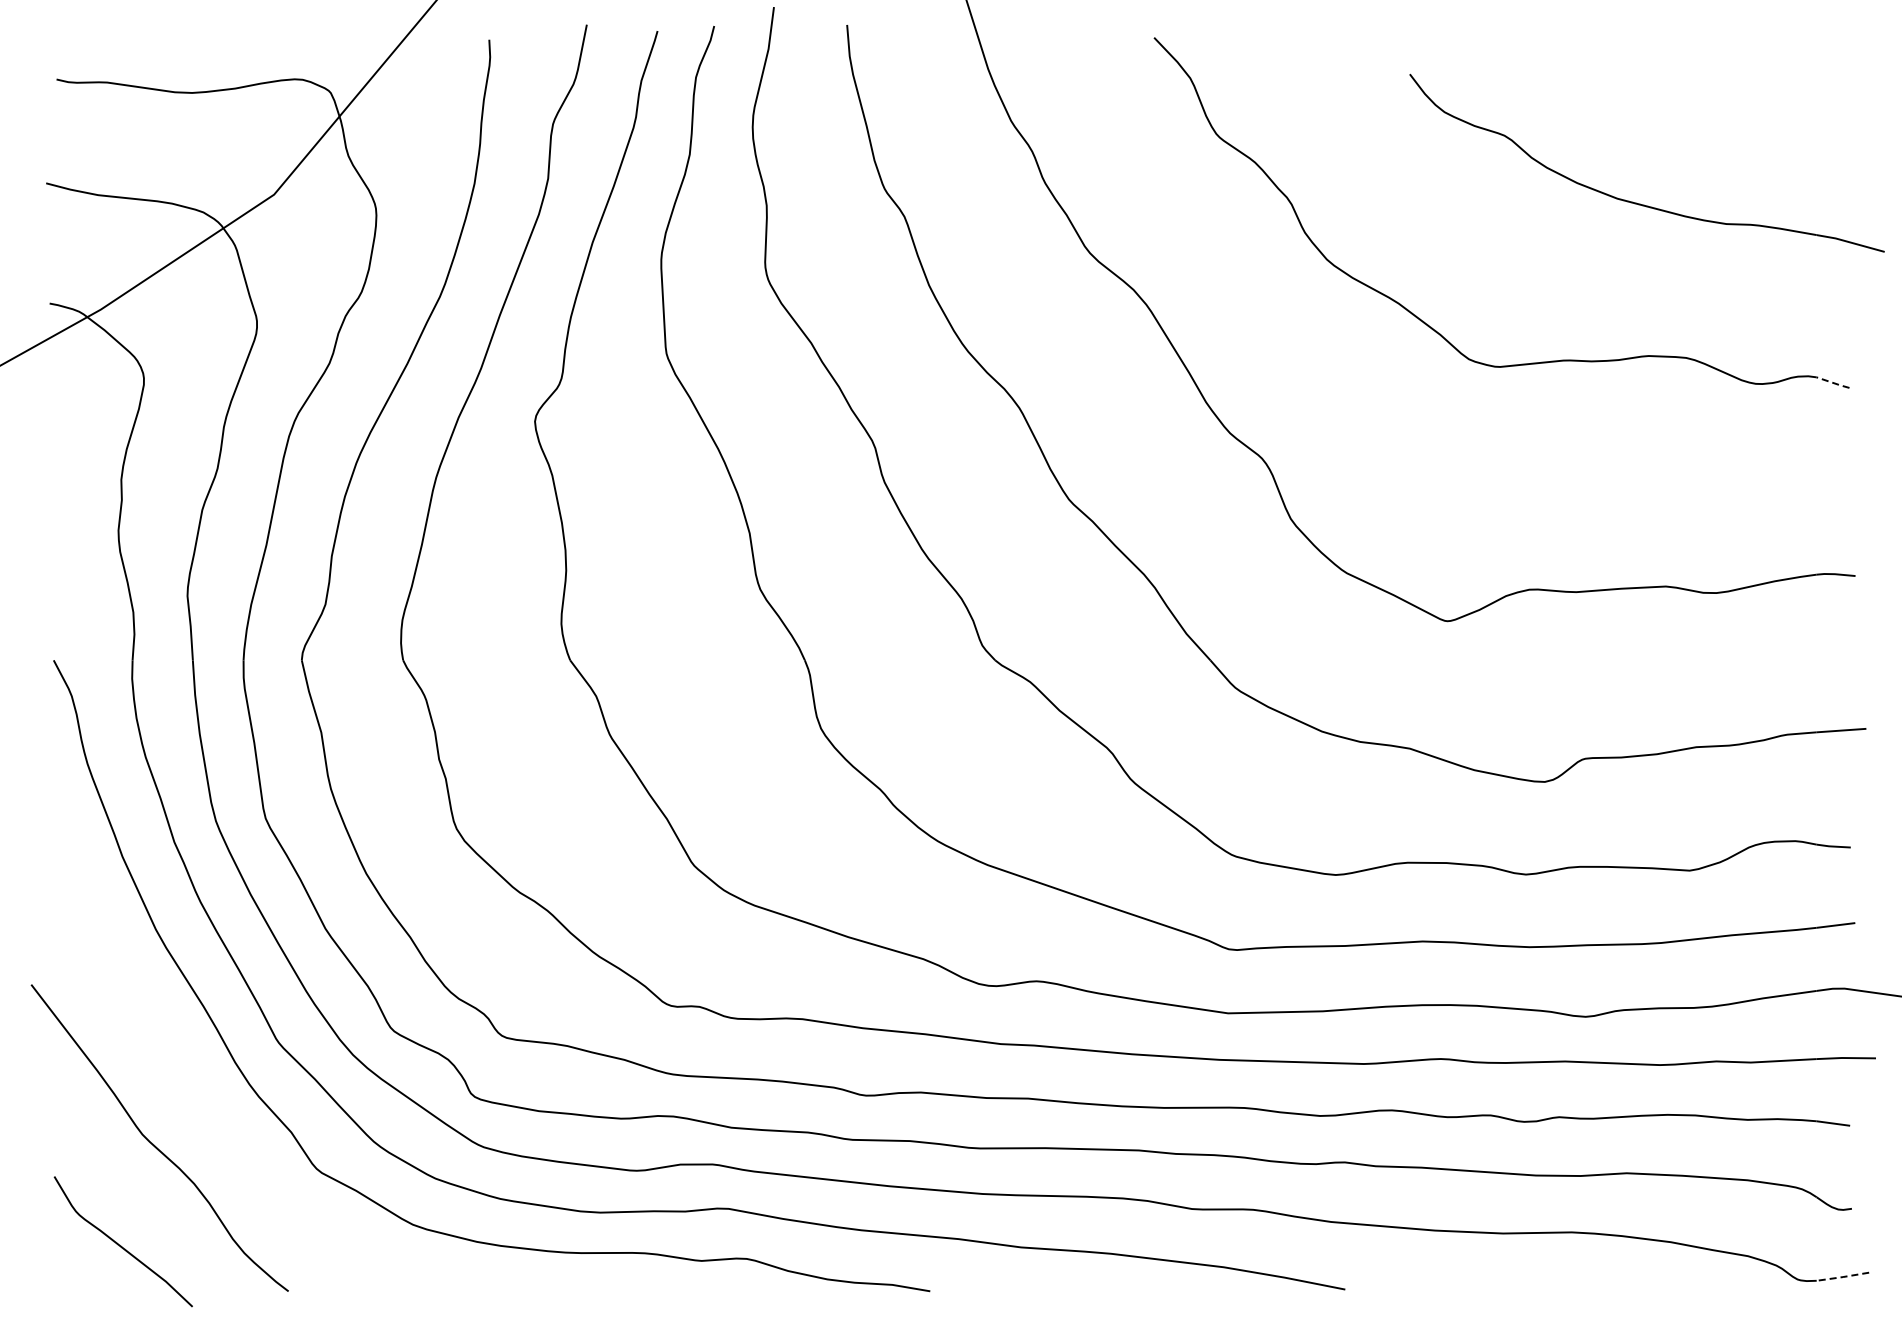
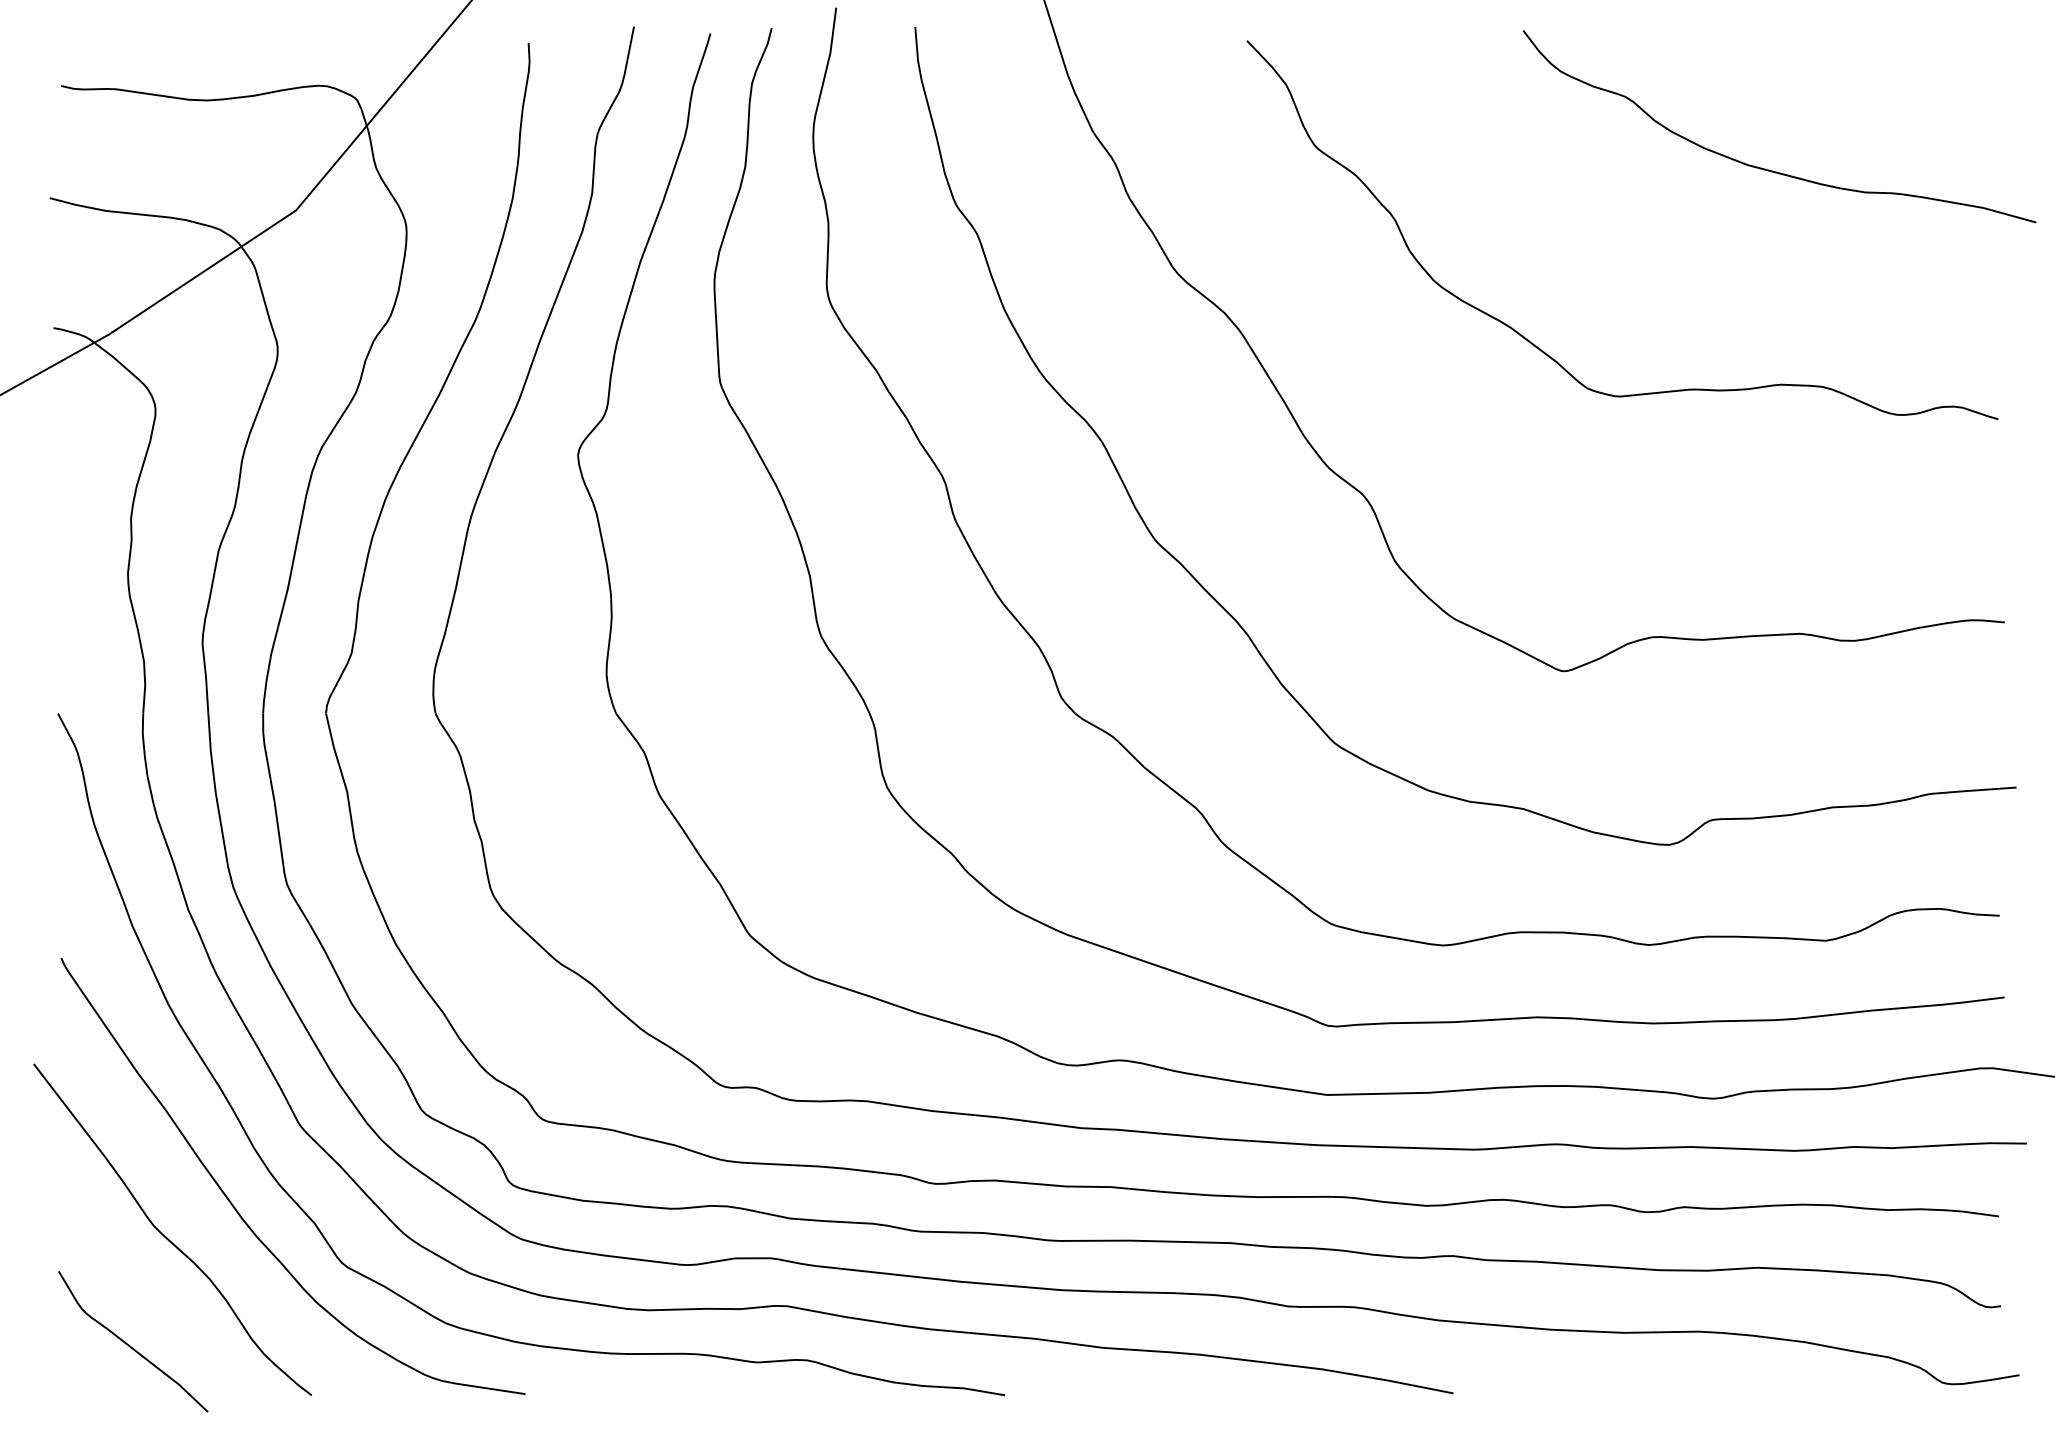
part: (1636, 202) -> (1768, 169), moved
line: (1833, 383) -> (1981, 414), dashed -> solid
curve: (220, 1120) -> (238, 1210), added
line: (1843, 1277) -> (1991, 1380), dashed -> solid

